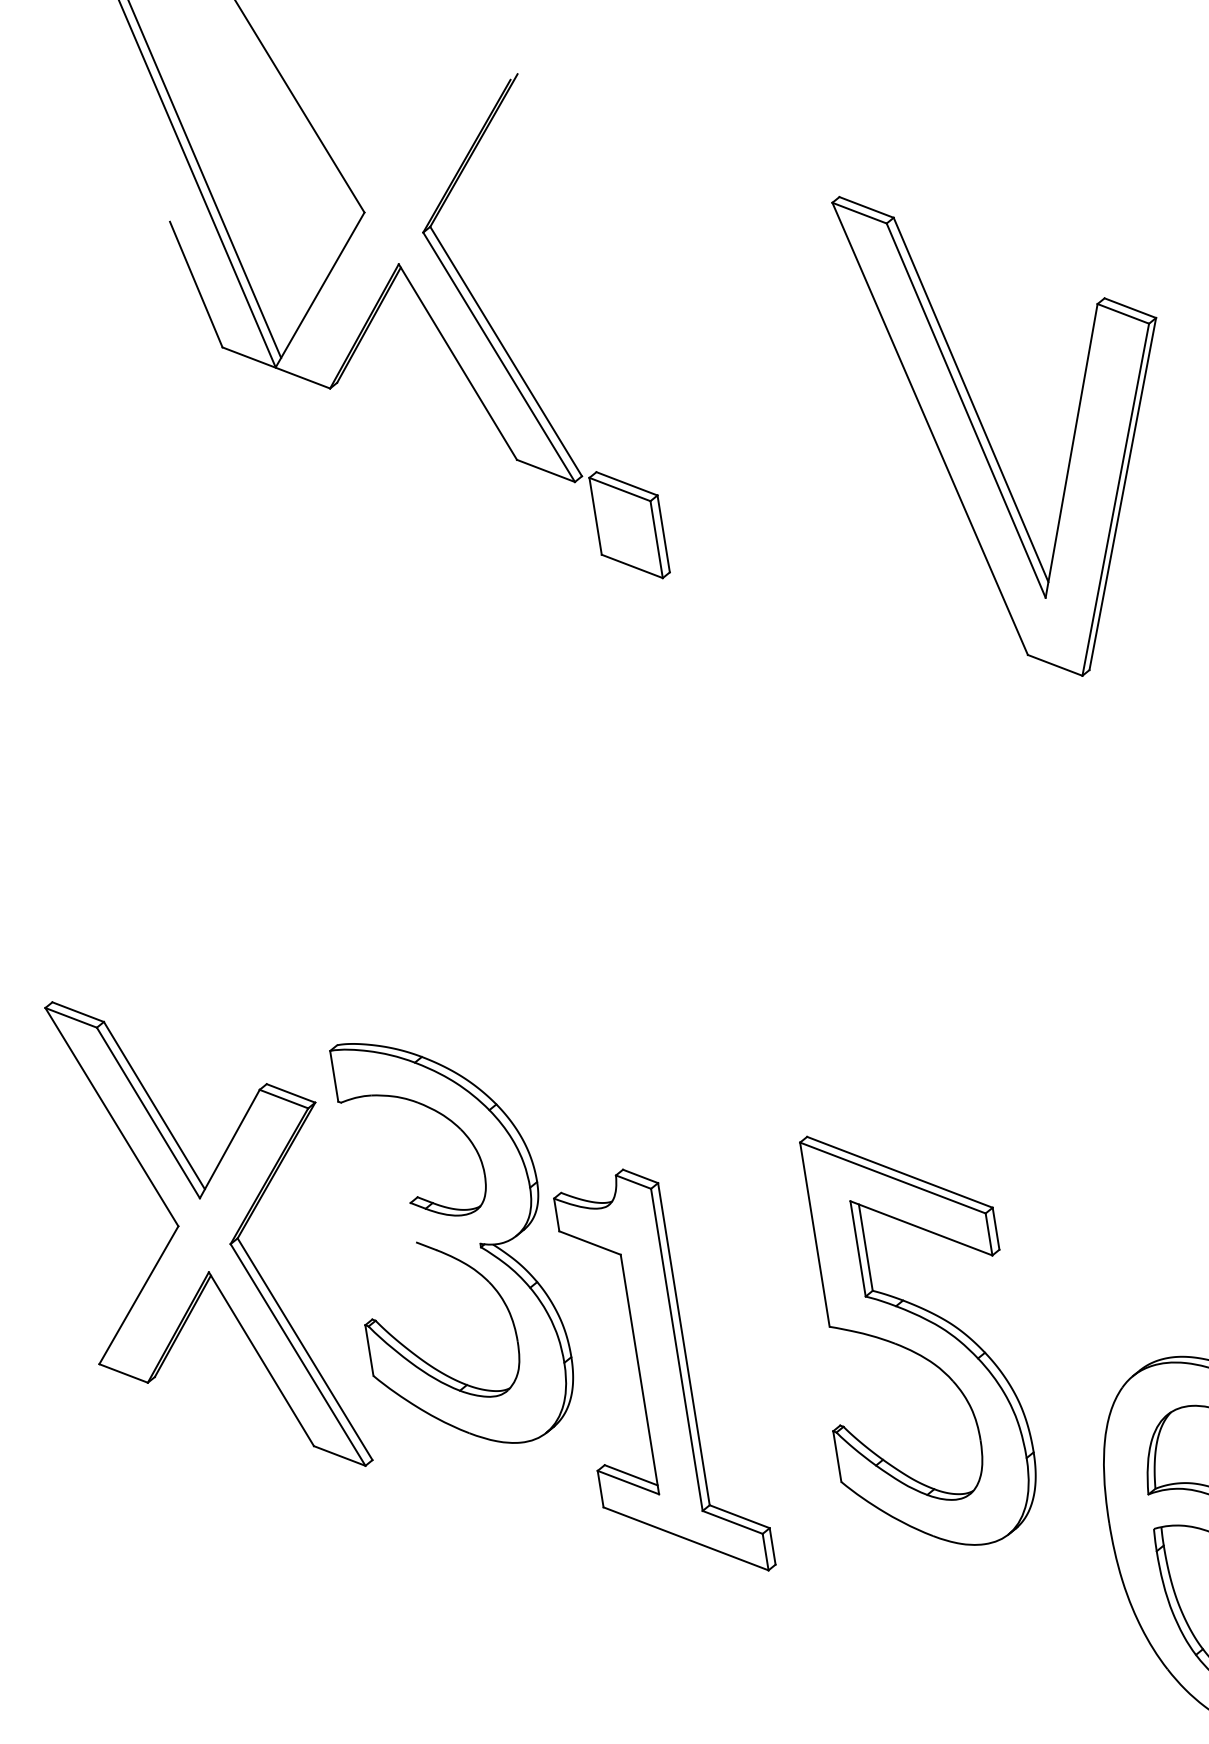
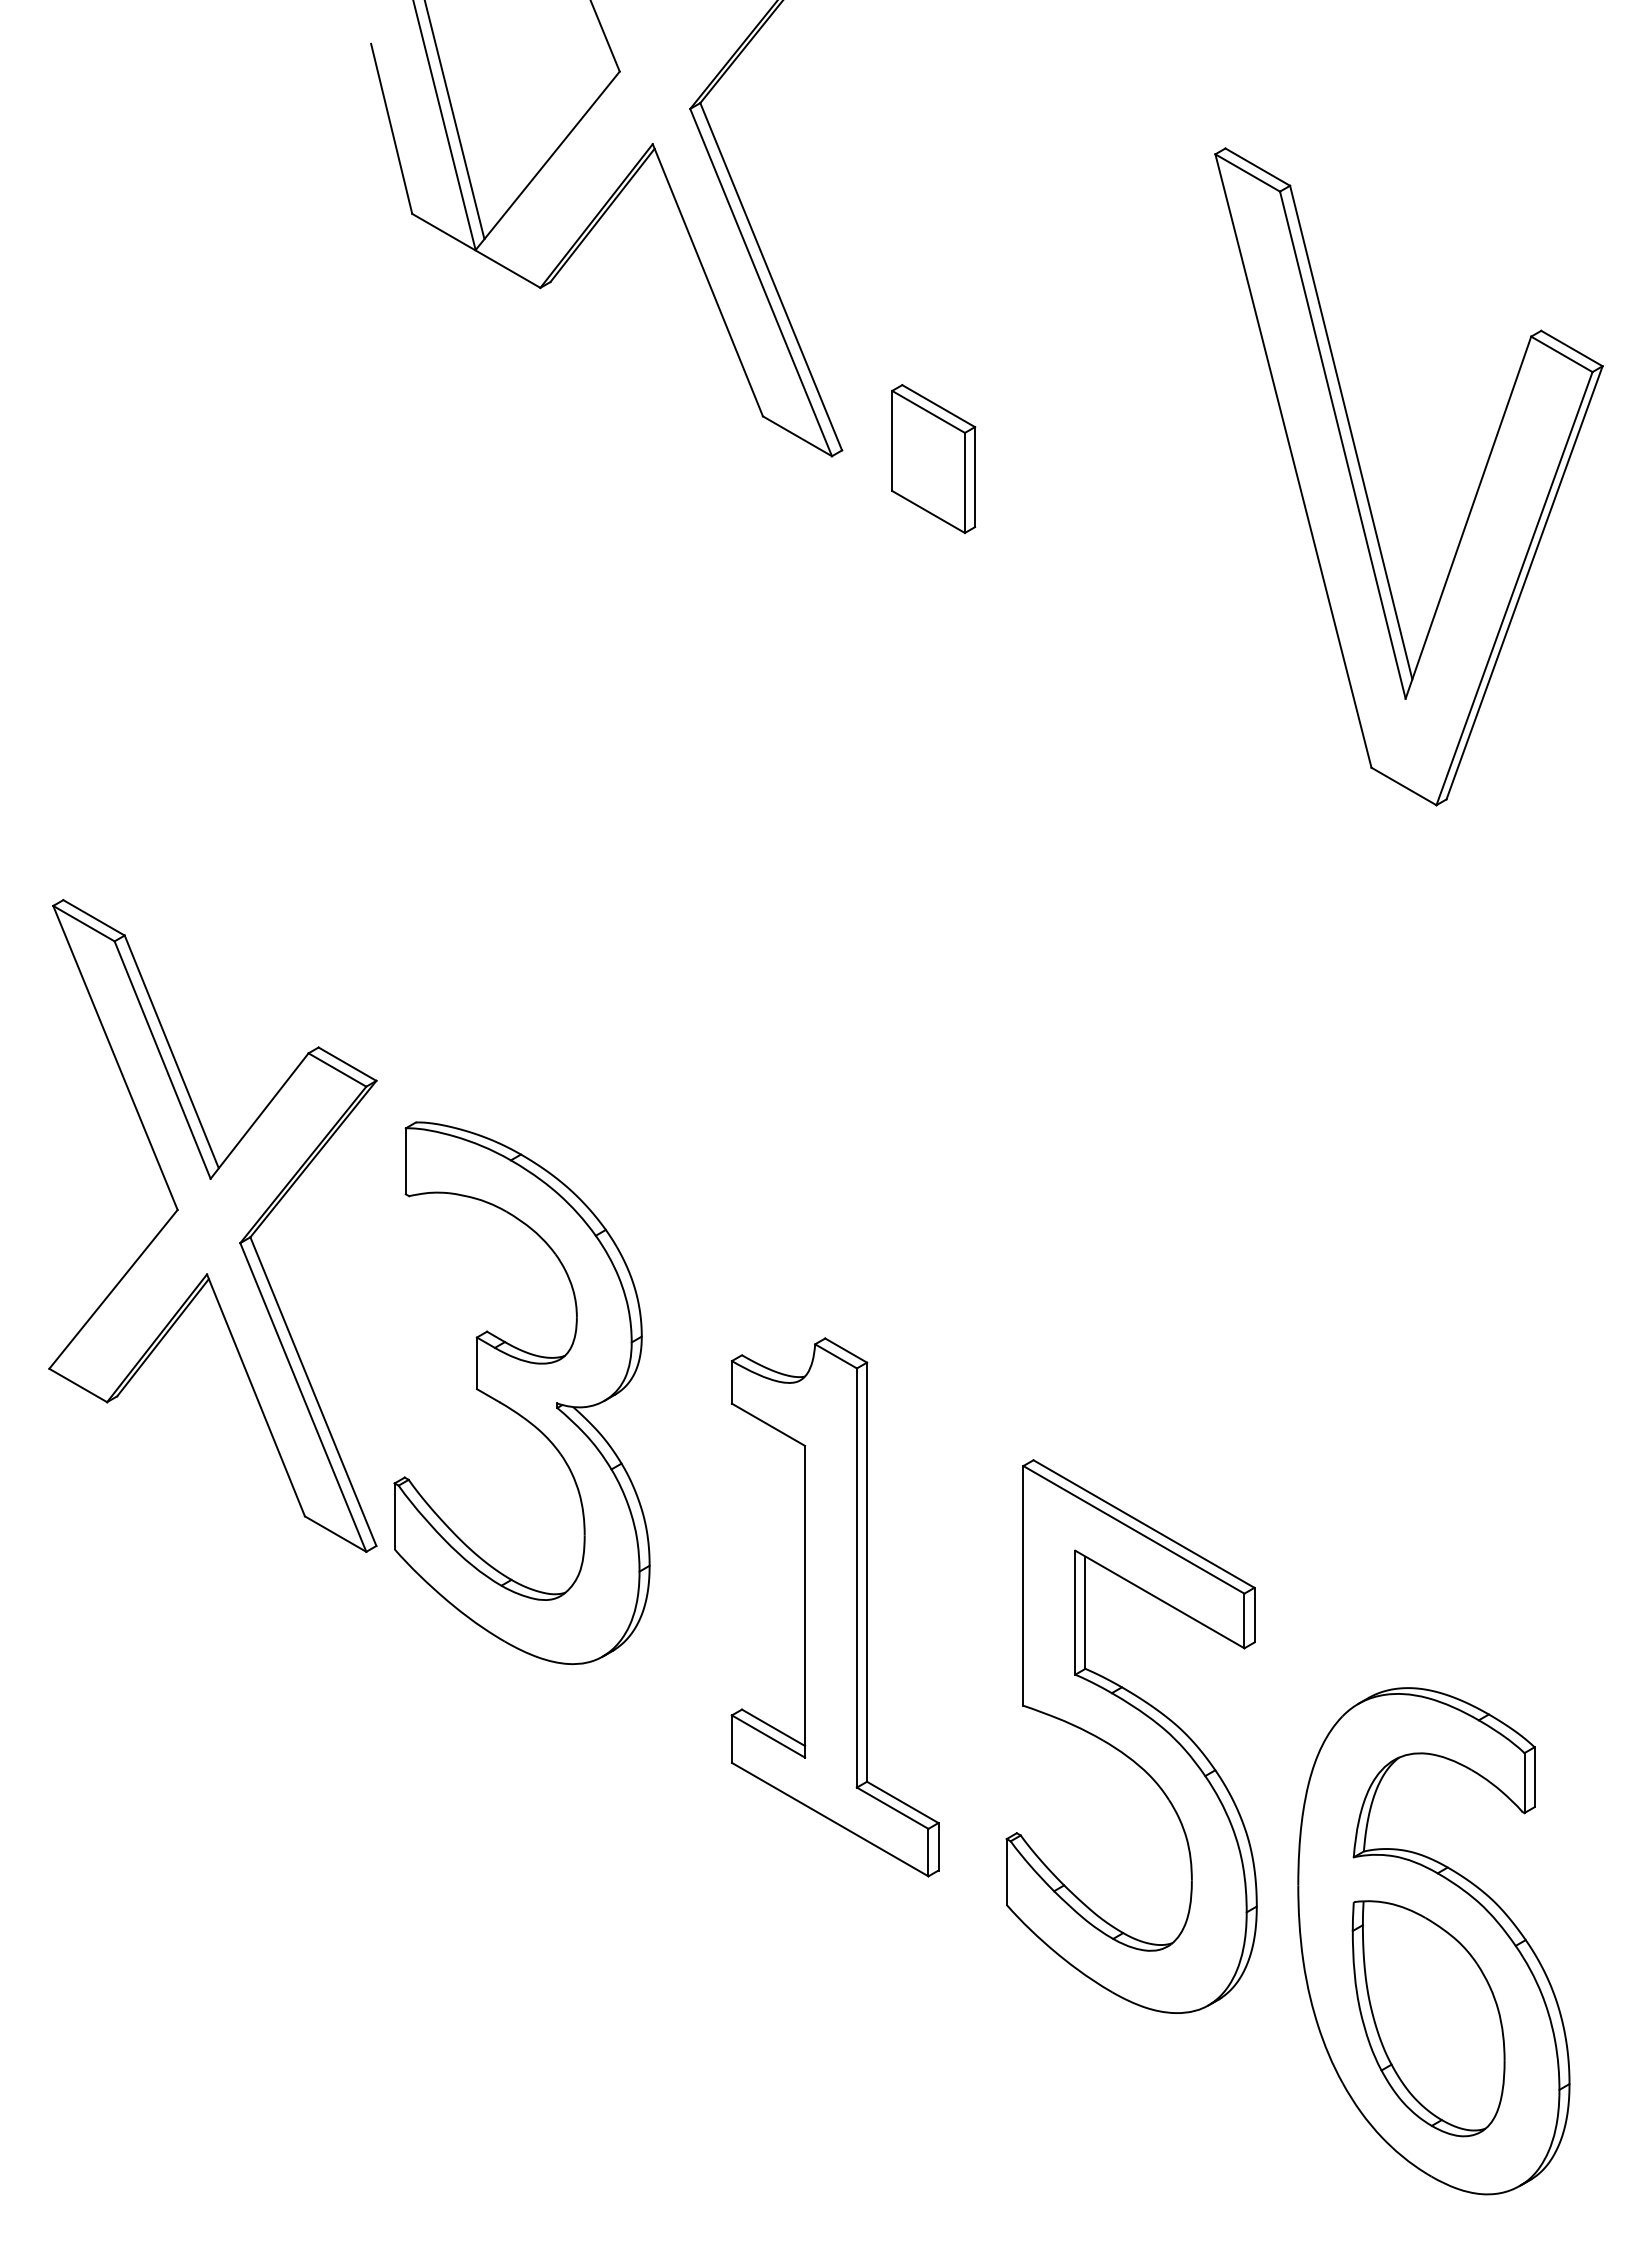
part: (629, 525) -> (933, 459), moved
line: (414, 1222) -> (477, 1363), added
part: (207, 1233) -> (212, 1225), moved
part: (916, 1337) -> (1131, 1736), moved
part: (663, 1375) -> (834, 1607), moved

